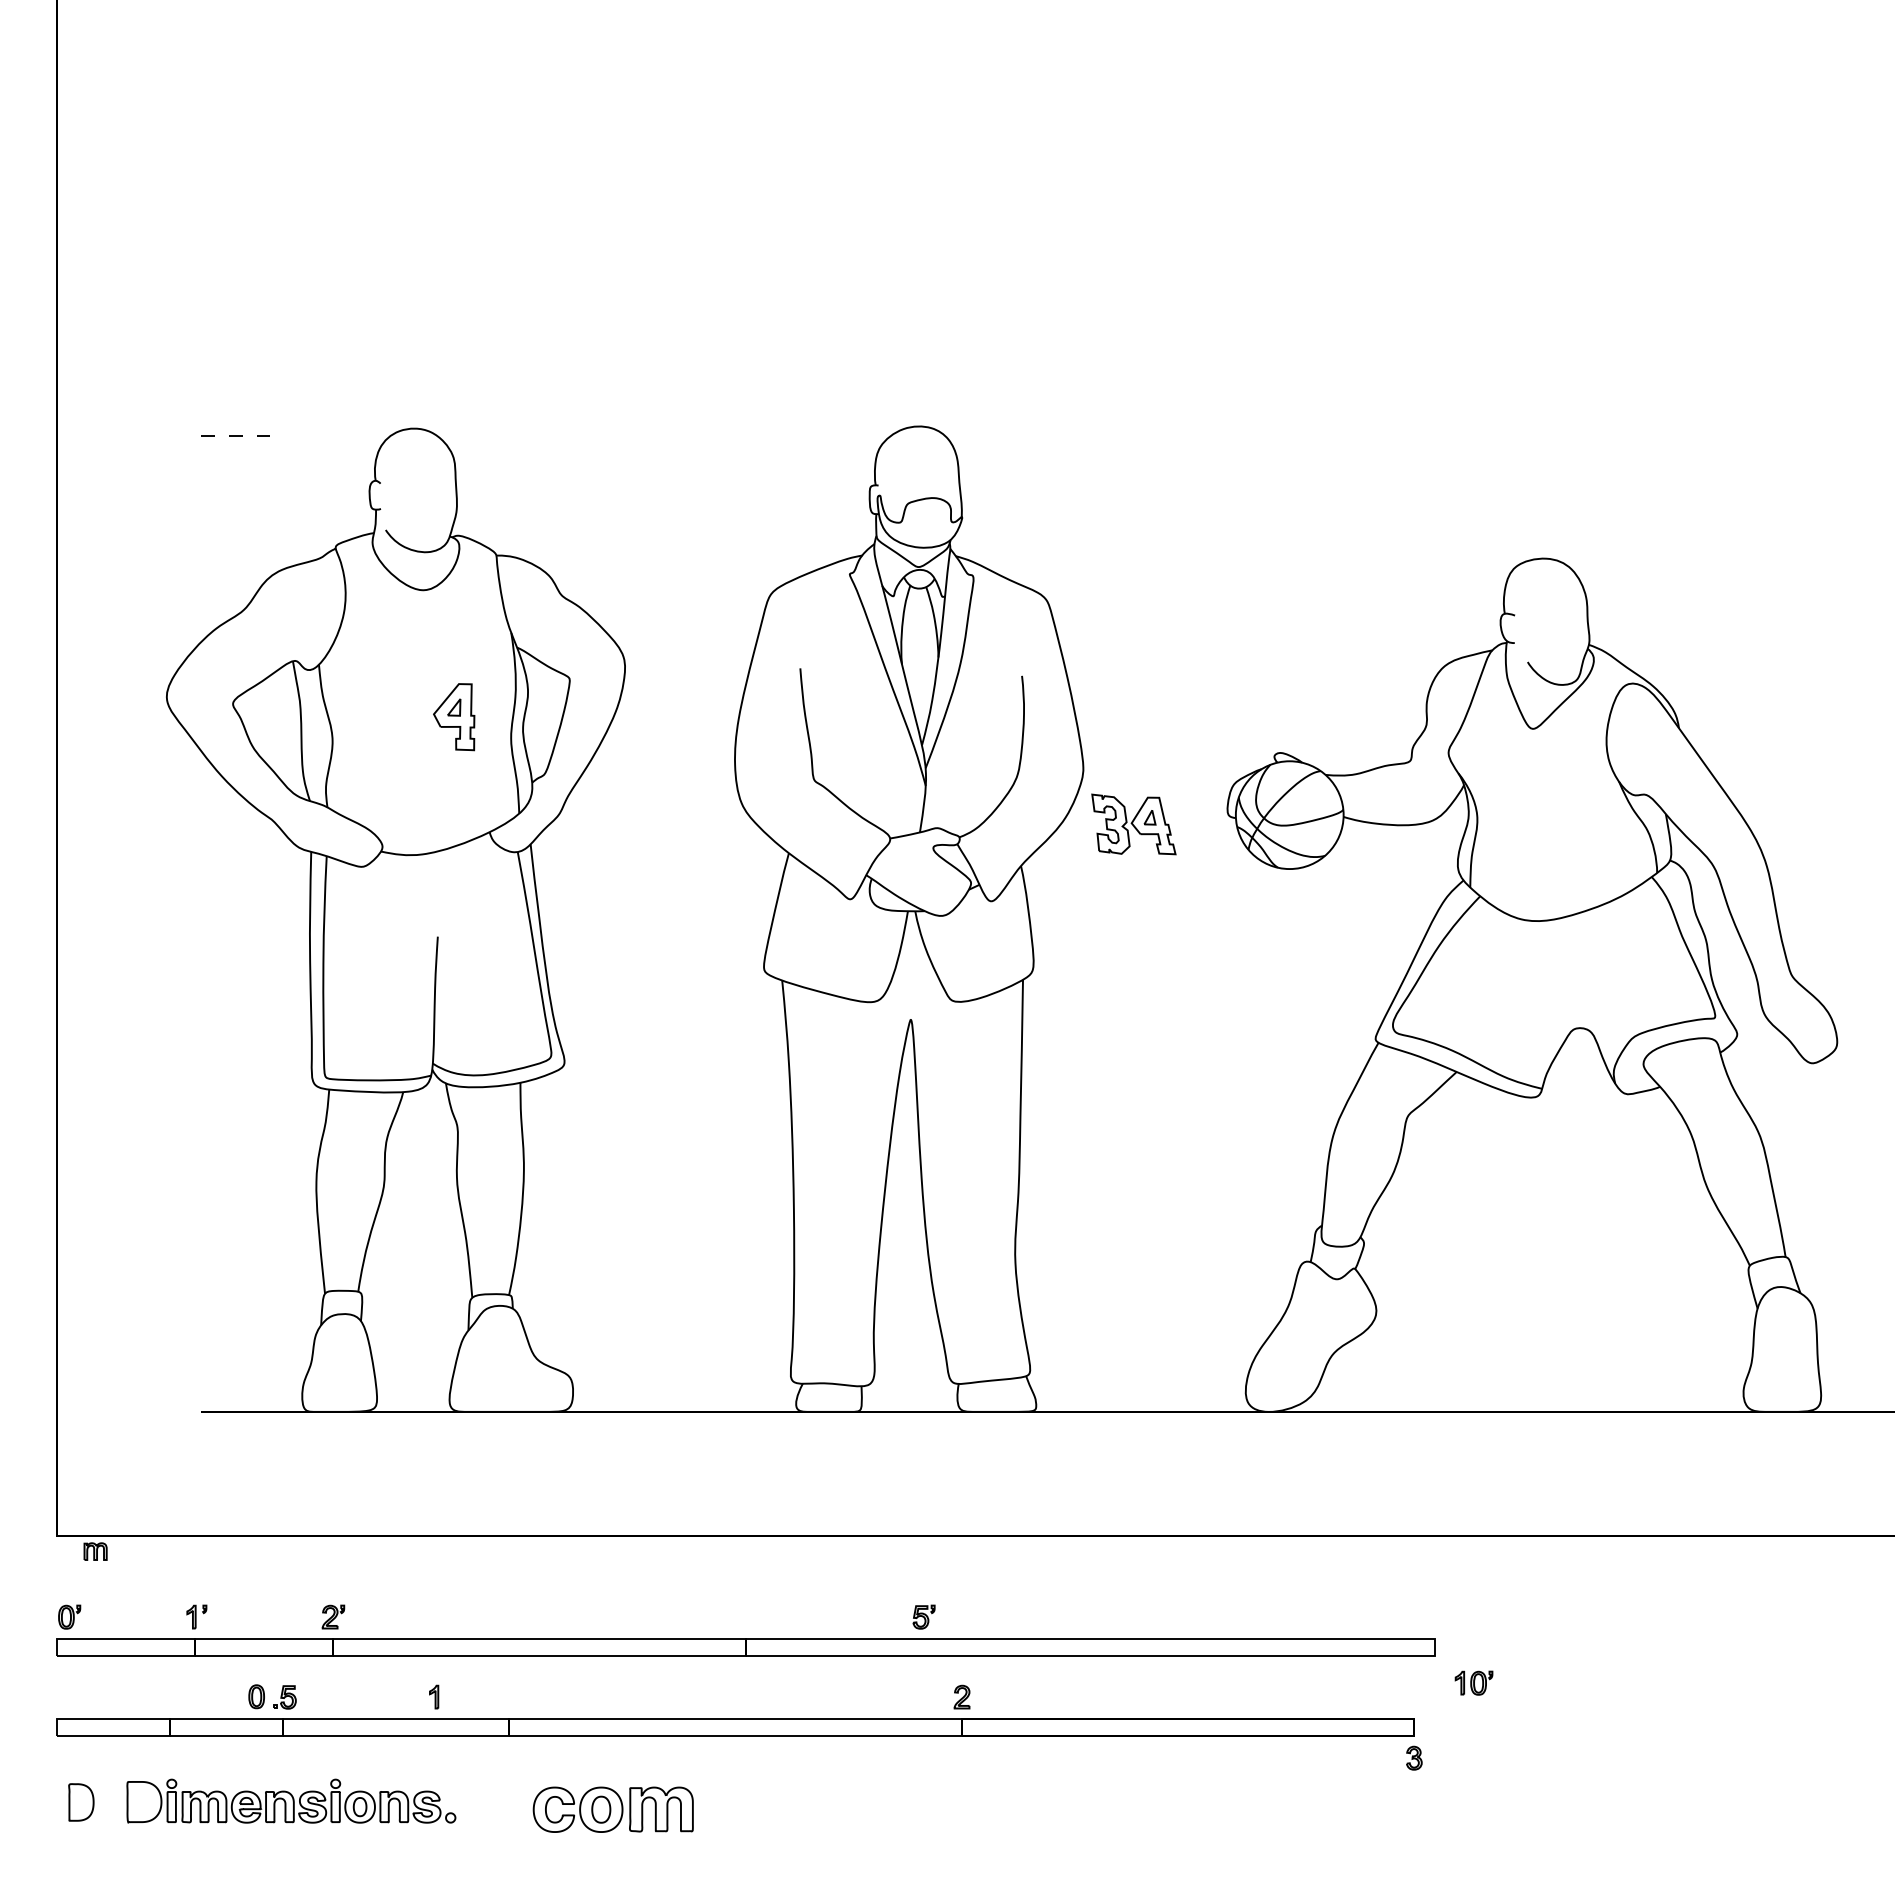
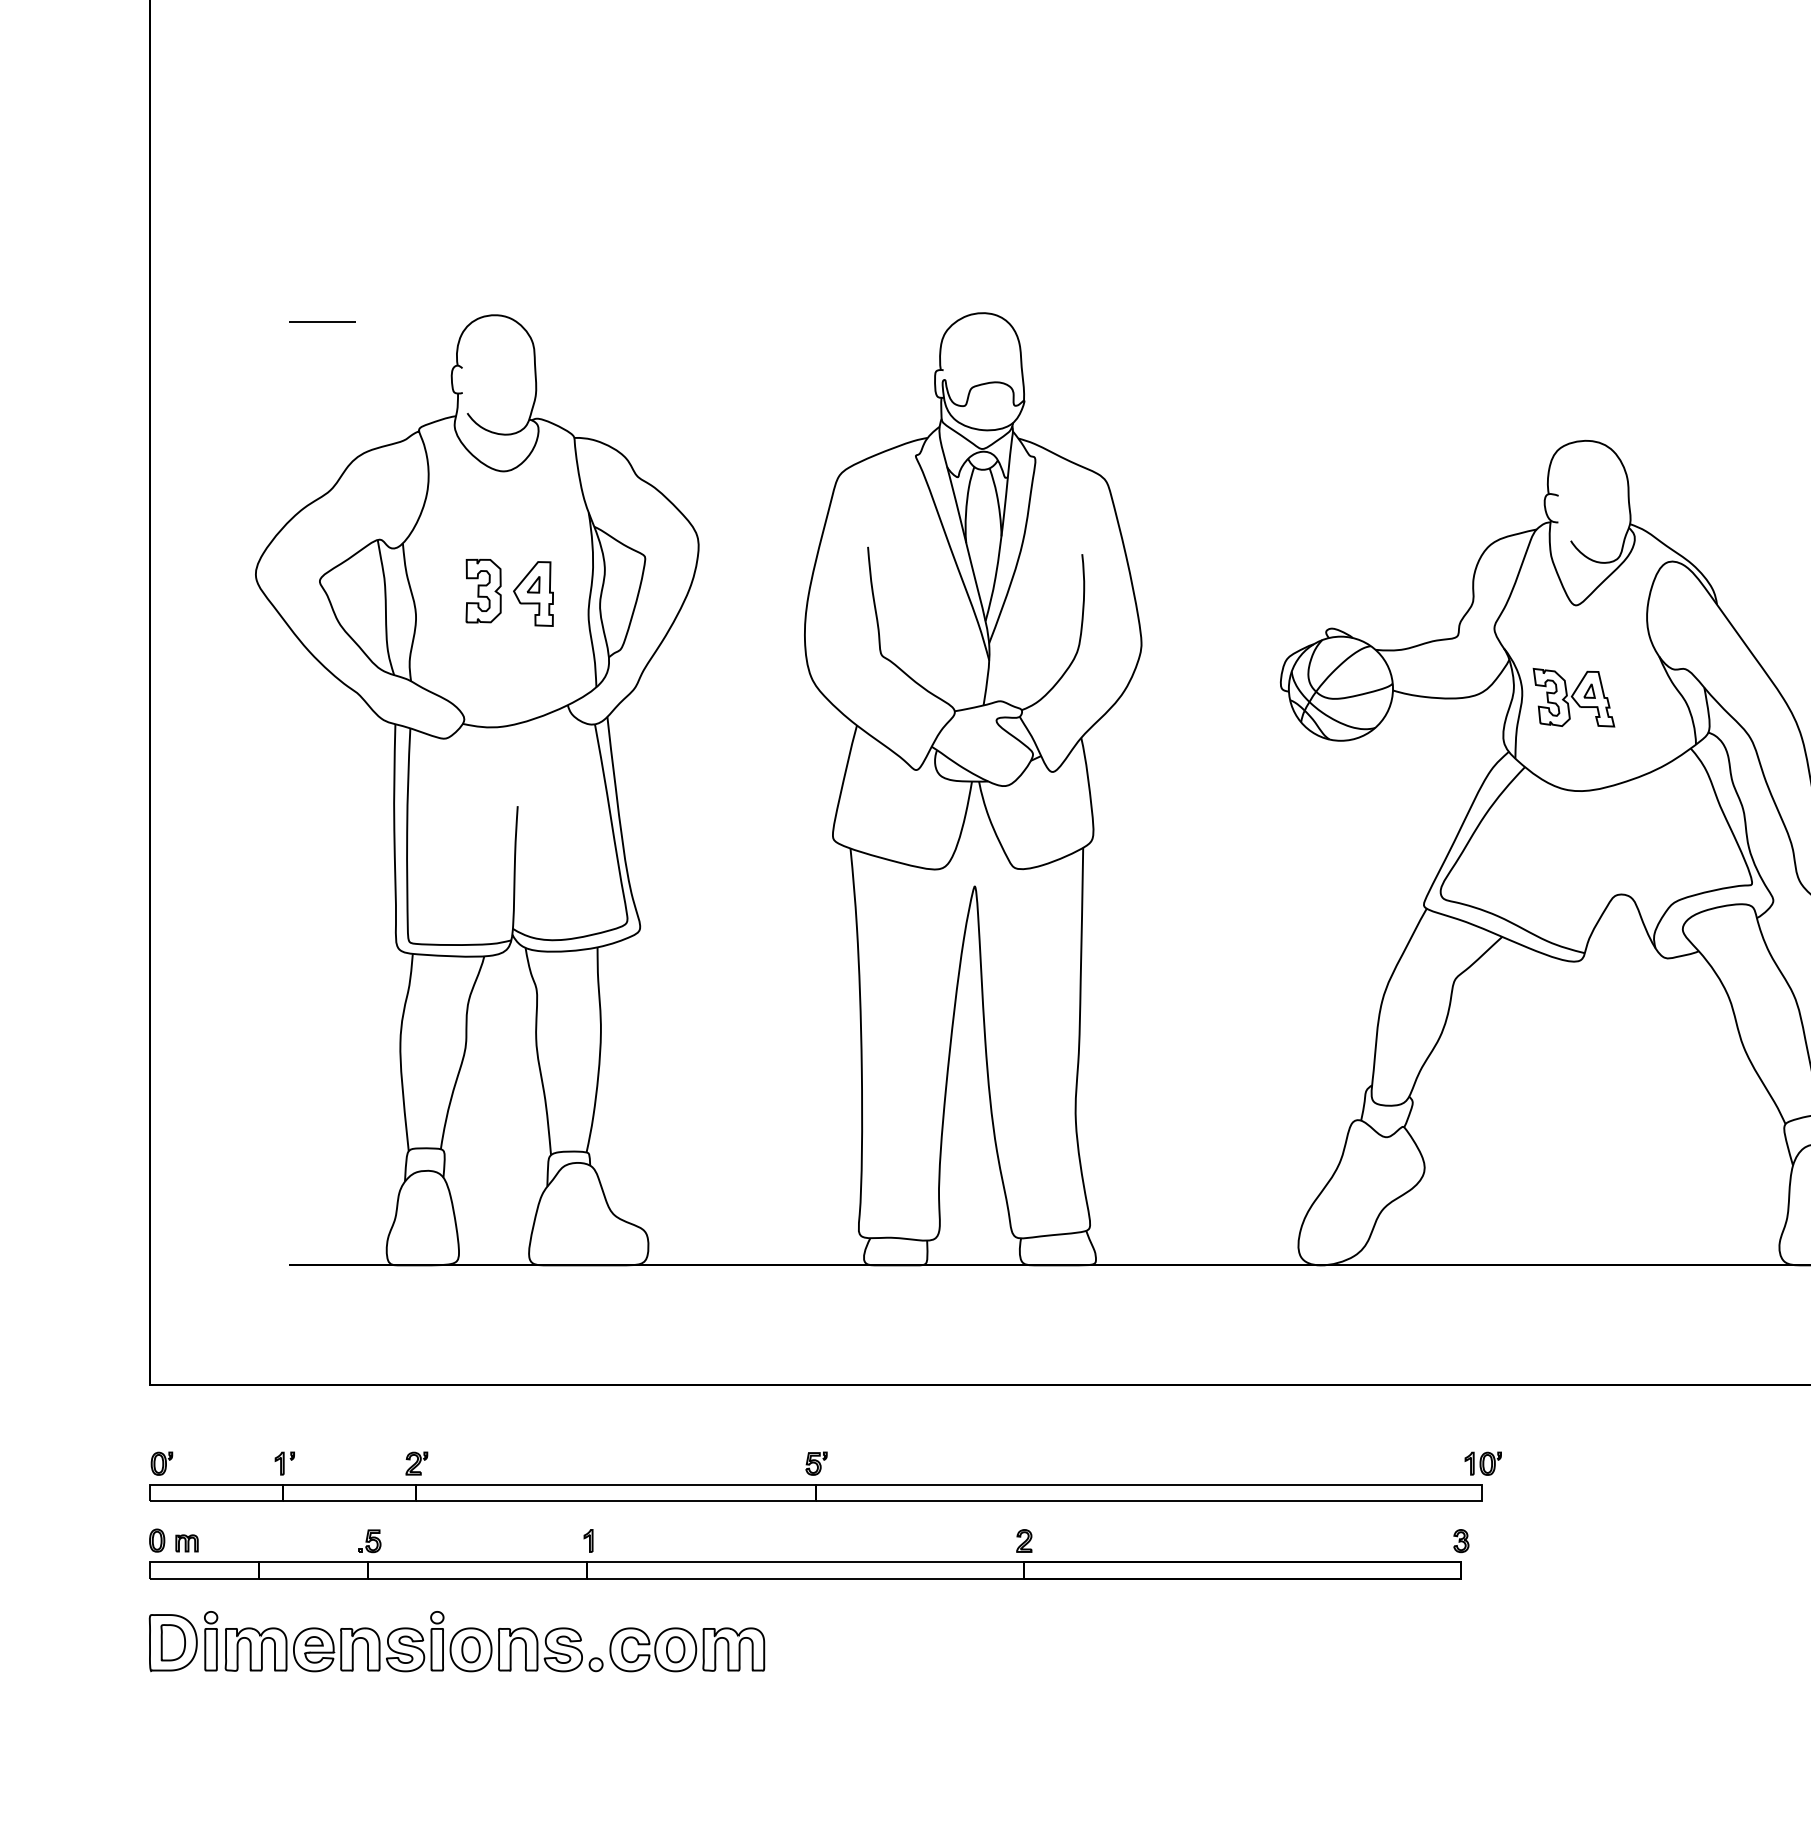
line: (236, 435) -> (323, 321), dashed -> solid
part: (402, 713) -> (483, 590), added
part: (1133, 824) -> (1573, 697), moved
part: (95, 1551) -> (186, 1543), moved
part: (923, 1616) -> (816, 1463), moved
part: (1473, 1682) -> (1482, 1463), moved
part: (256, 1696) -> (156, 1540), moved
part: (434, 1696) -> (588, 1540), moved
part: (1414, 1757) -> (1461, 1540), moved
part: (291, 1800) -> (376, 1640), size x1.43

